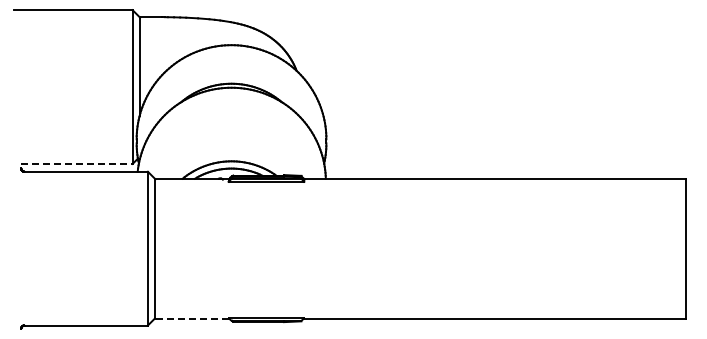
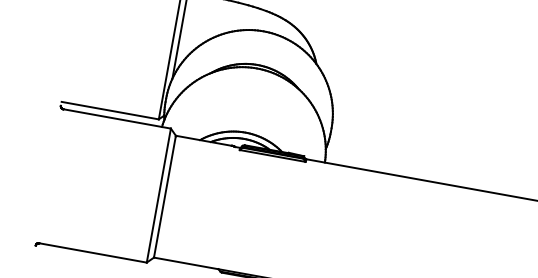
line: (76, 163) -> (109, 110), dashed -> solid
line: (191, 318) -> (185, 263), dashed -> solid

